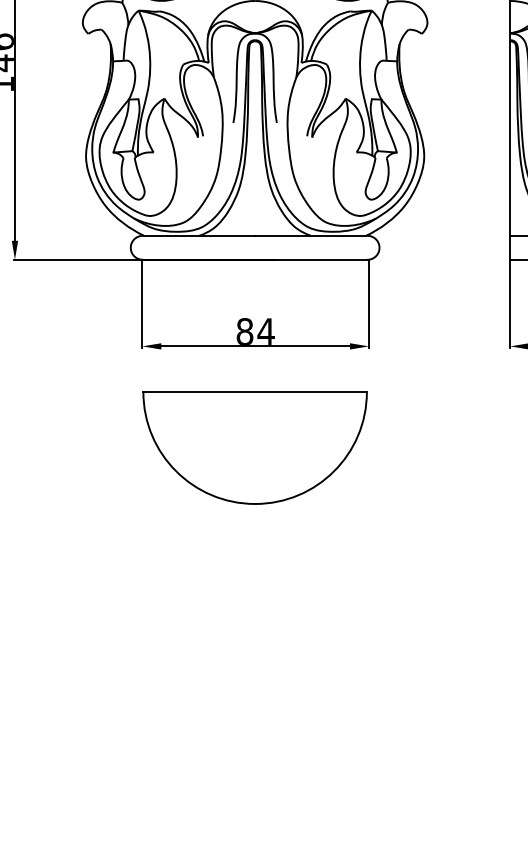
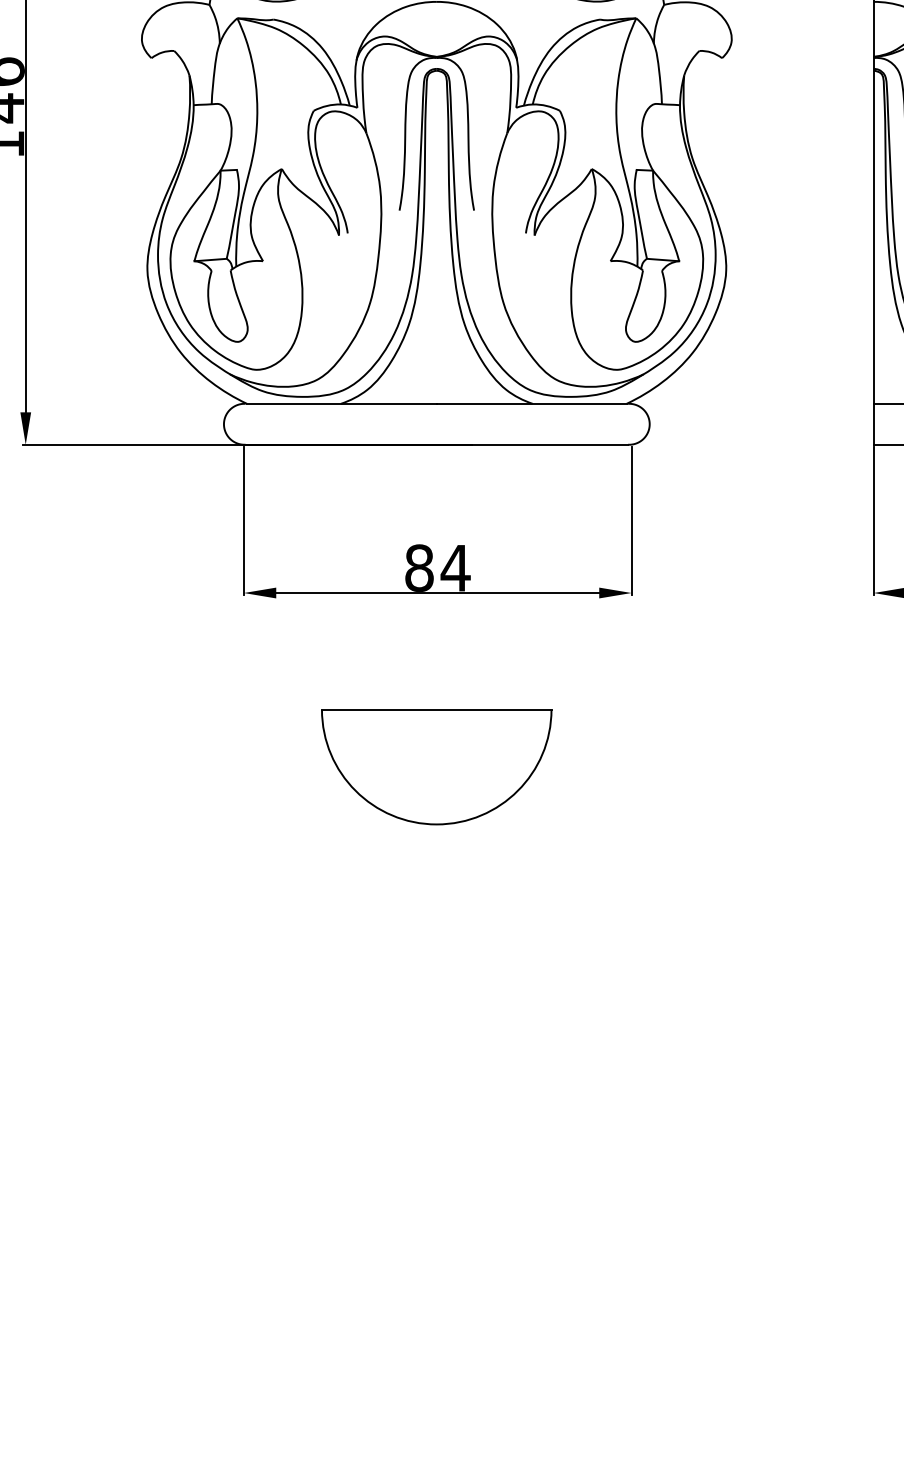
part: (254, 447) -> (435, 766), size x0.6

